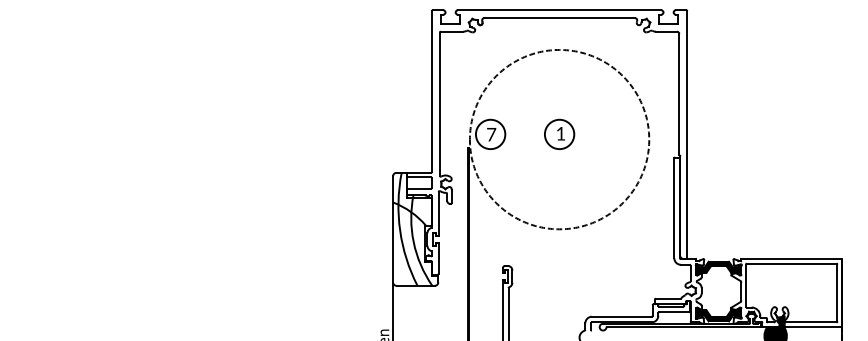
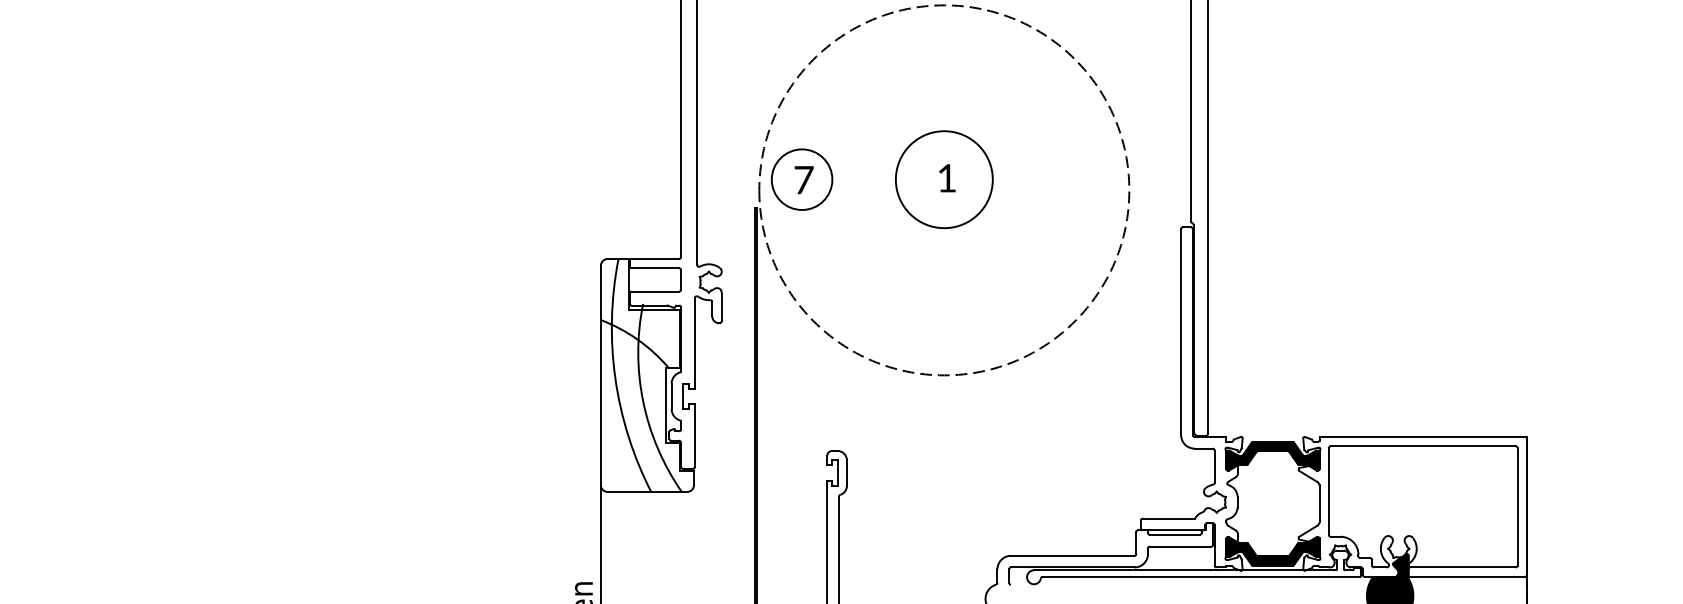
circle: (559, 134) -> (944, 179), size x1.6

